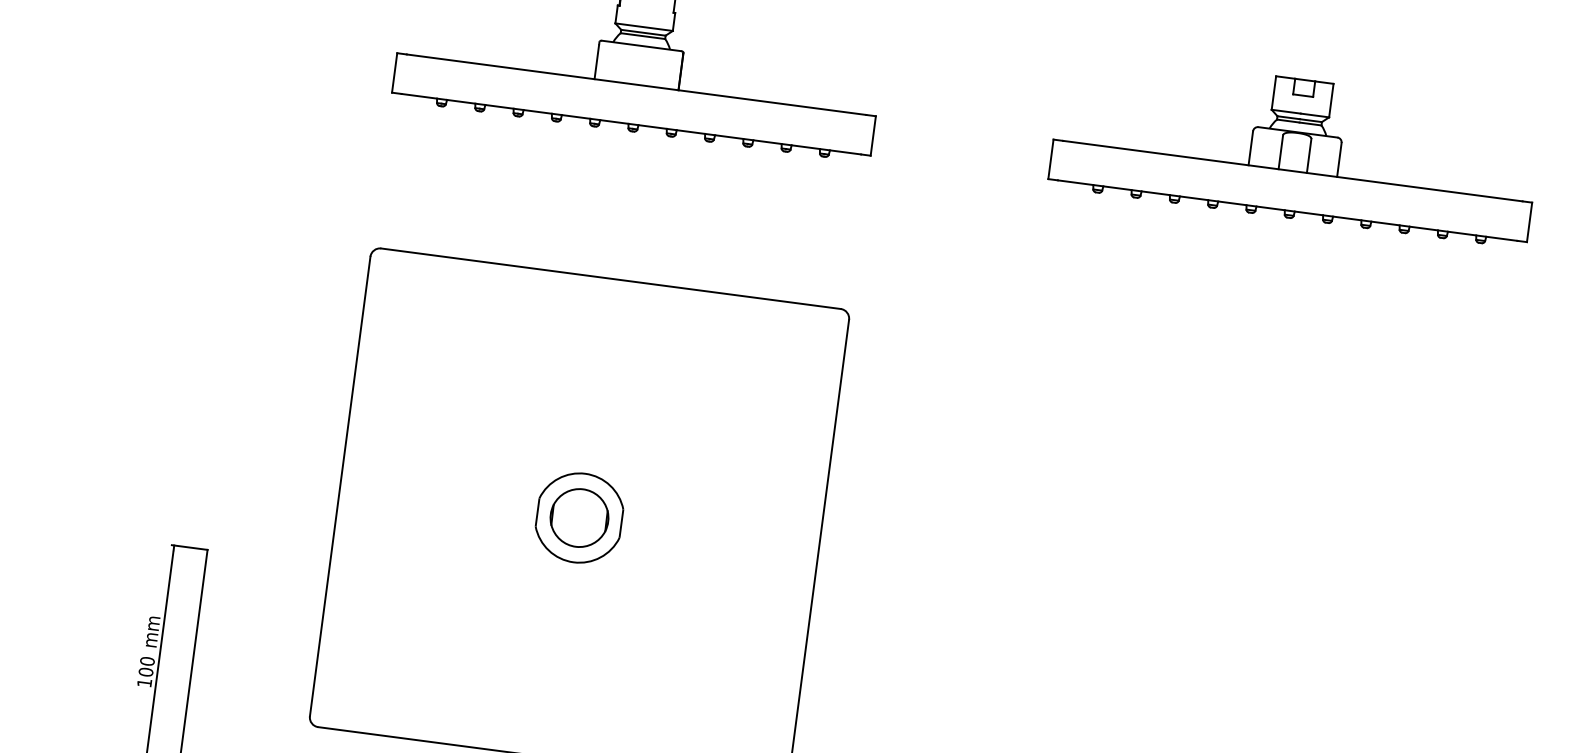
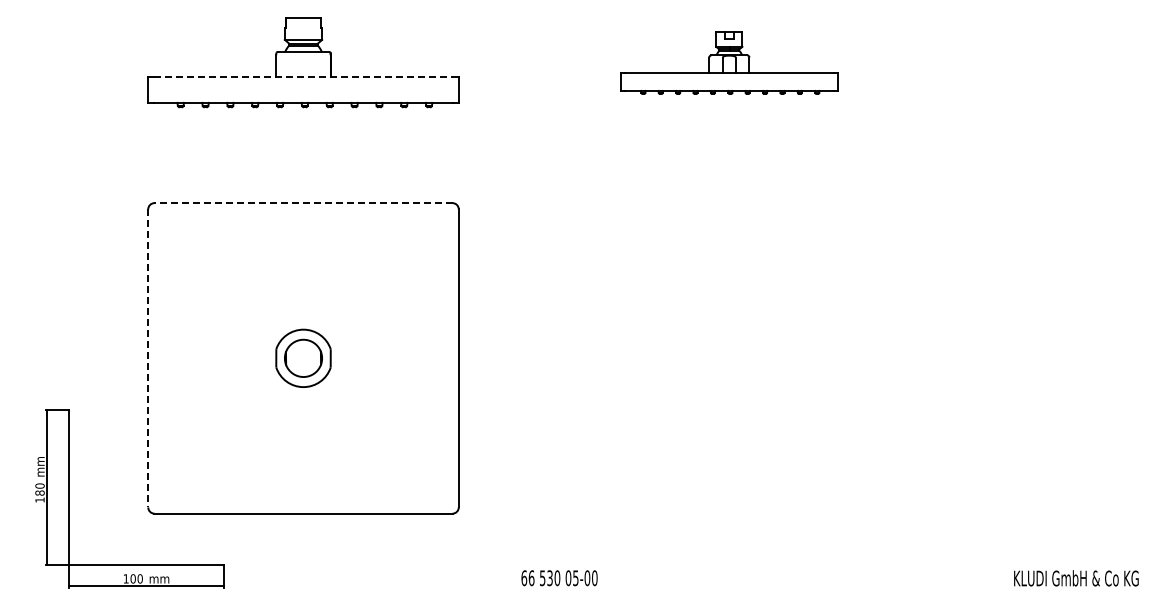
line: (638, 85) -> (304, 77), solid -> dashed
part: (1296, 148) -> (729, 62), size x0.7
line: (610, 279) -> (303, 203), solid -> dashed
line: (340, 486) -> (148, 358), solid -> dashed
text: (145, 671) -> (39, 492), 100 -> 180

